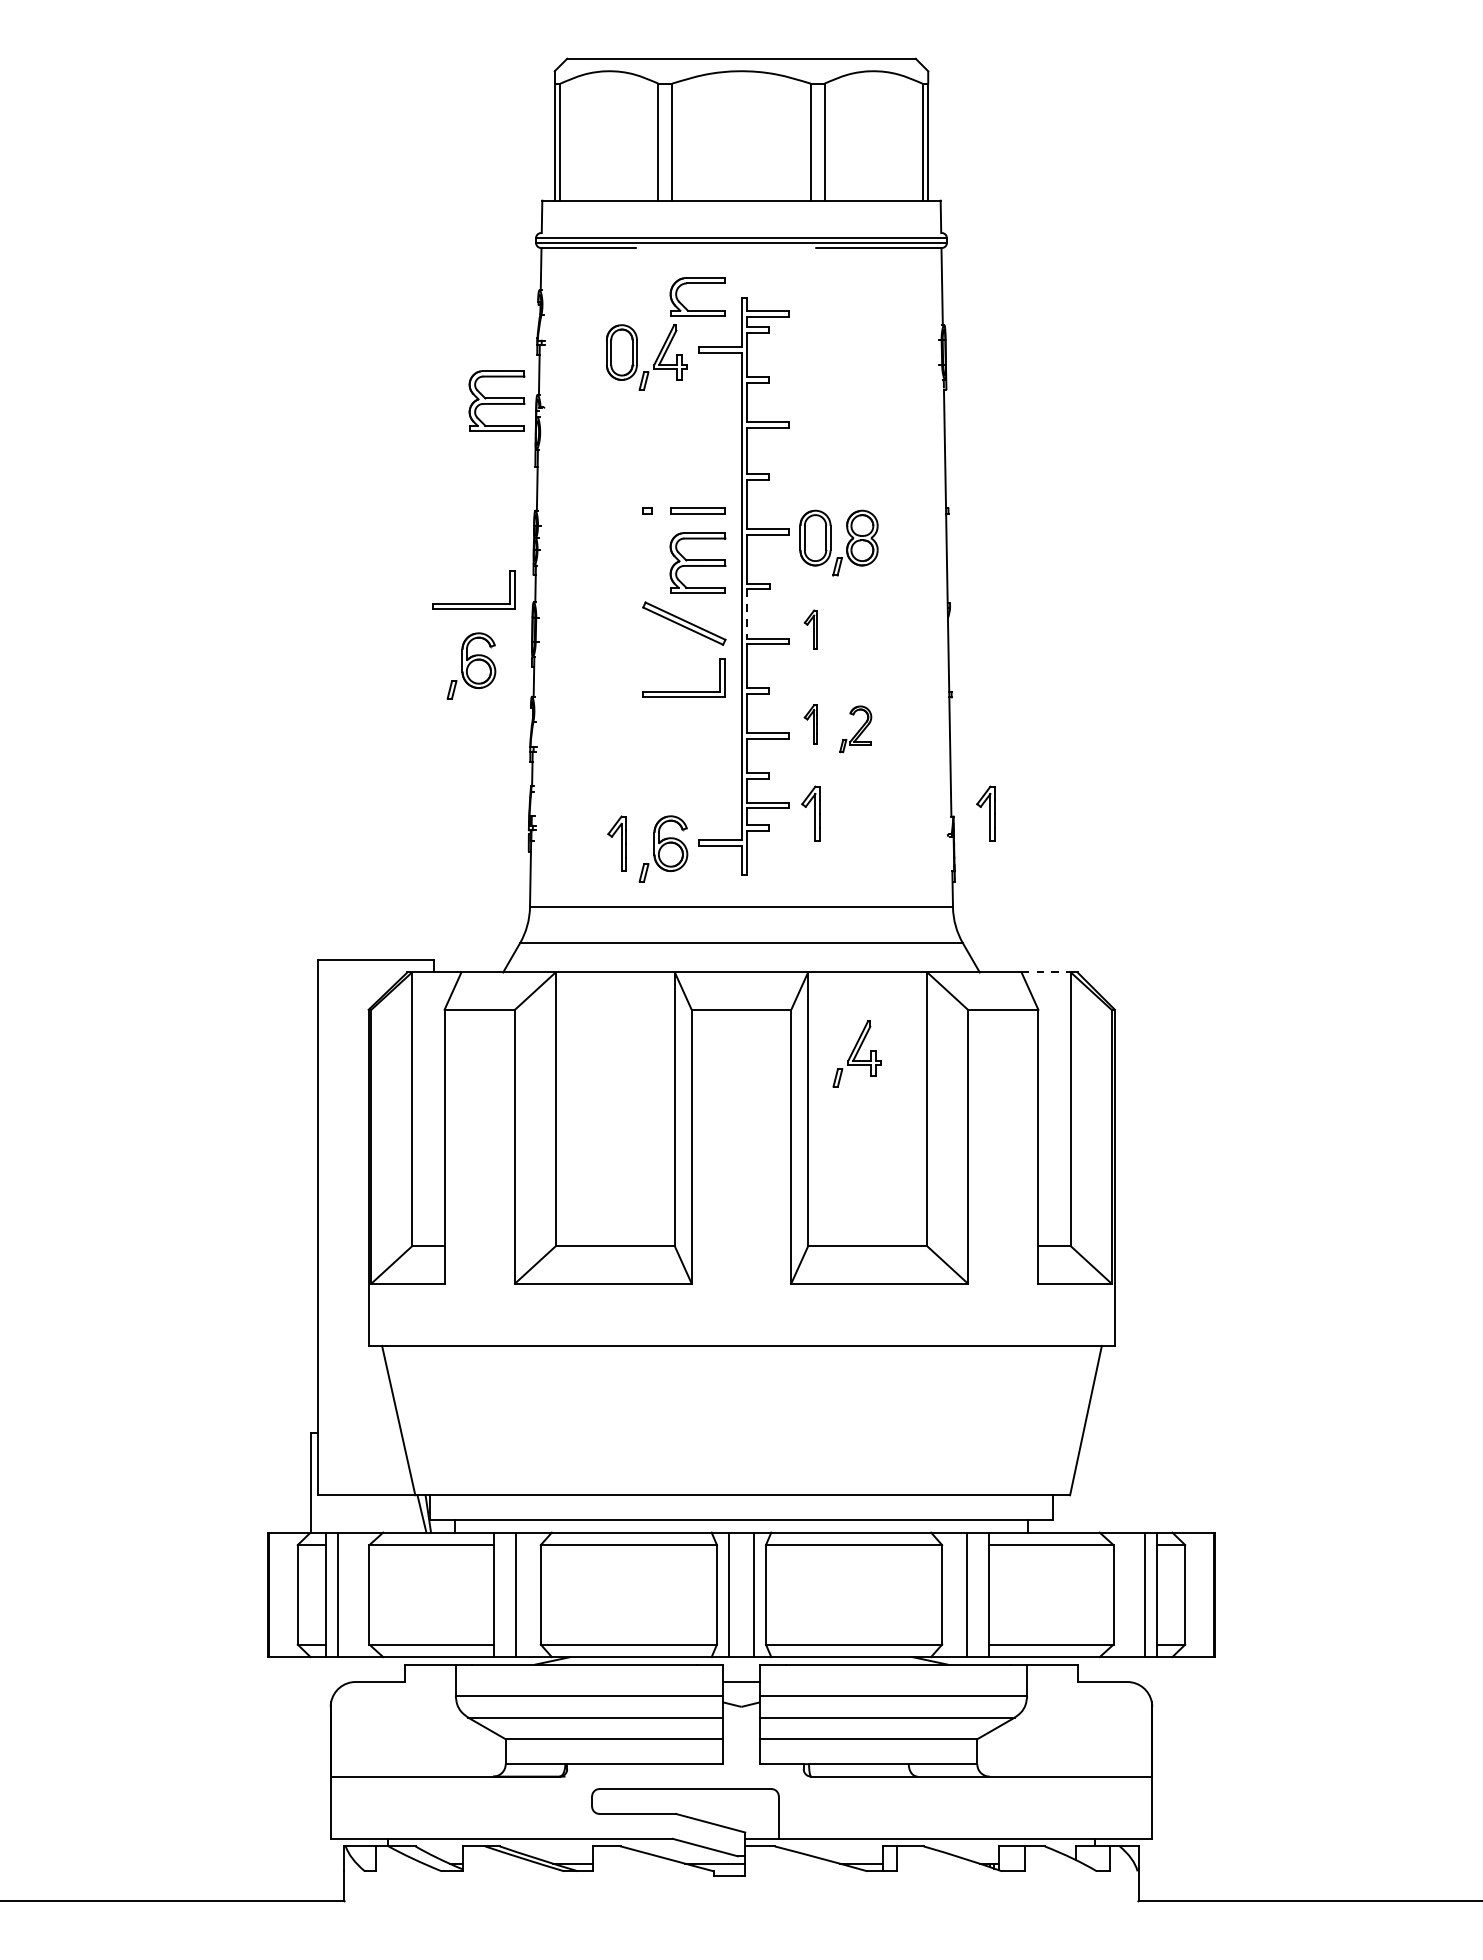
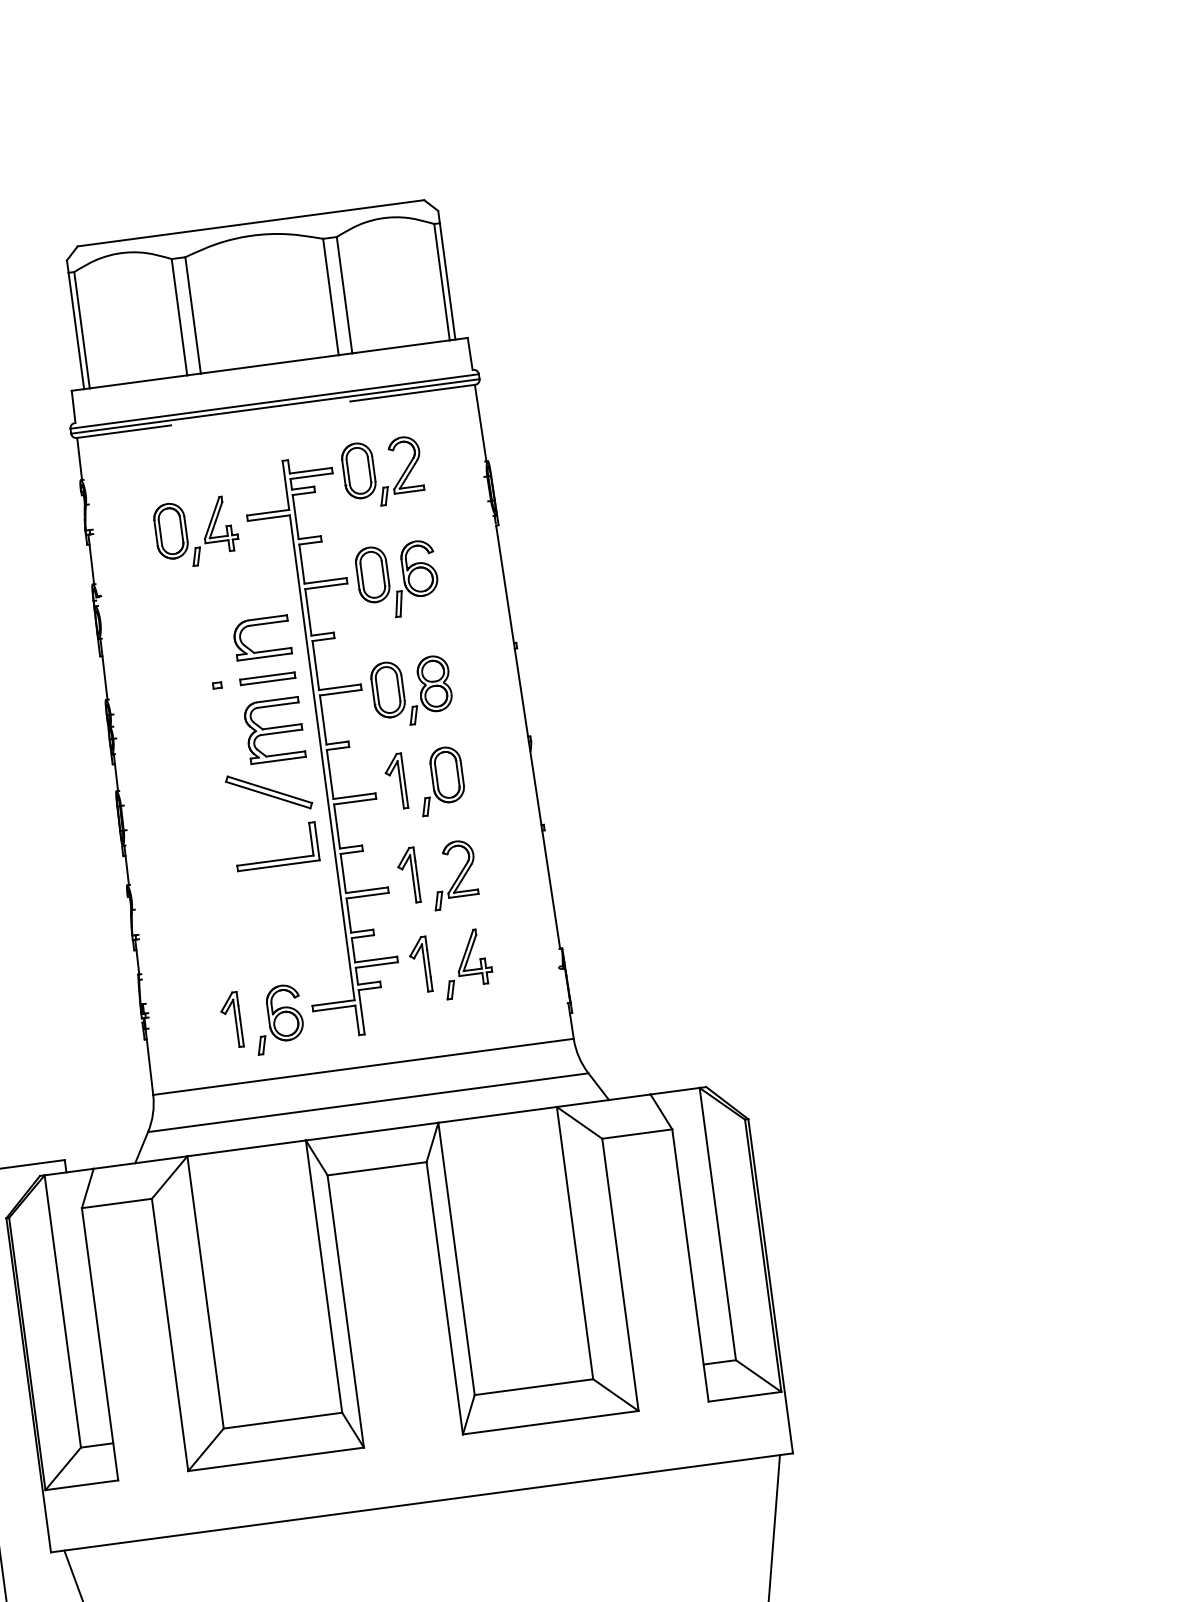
part: (697, 283) -> (259, 624), moved
part: (831, 322) -> (375, 473), added
part: (496, 400) -> (52, 595), removed
part: (839, 431) -> (397, 580), added
part: (473, 603) -> (56, 800), removed
line: (747, 613) -> (330, 773), dashed -> solid
part: (810, 629) -> (395, 781), size x1.43
part: (855, 634) -> (440, 780), added
part: (471, 665) -> (63, 862), removed
part: (810, 724) -> (407, 875), size x1.43
part: (855, 728) -> (453, 873), size x1.43
part: (985, 813) -> (593, 941), removed
line: (1046, 972) -> (675, 1091), dashed -> solid
part: (856, 1053) -> (466, 963), moved

